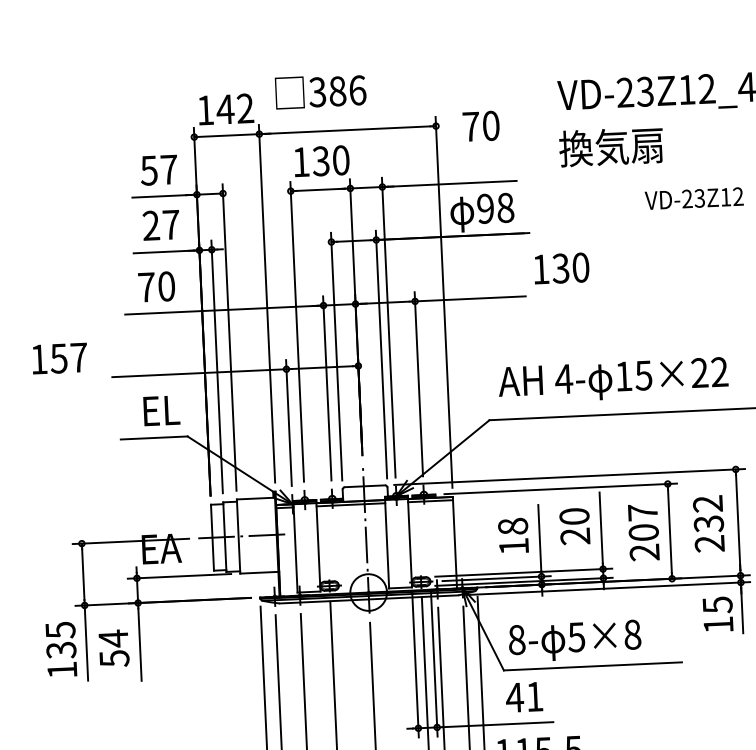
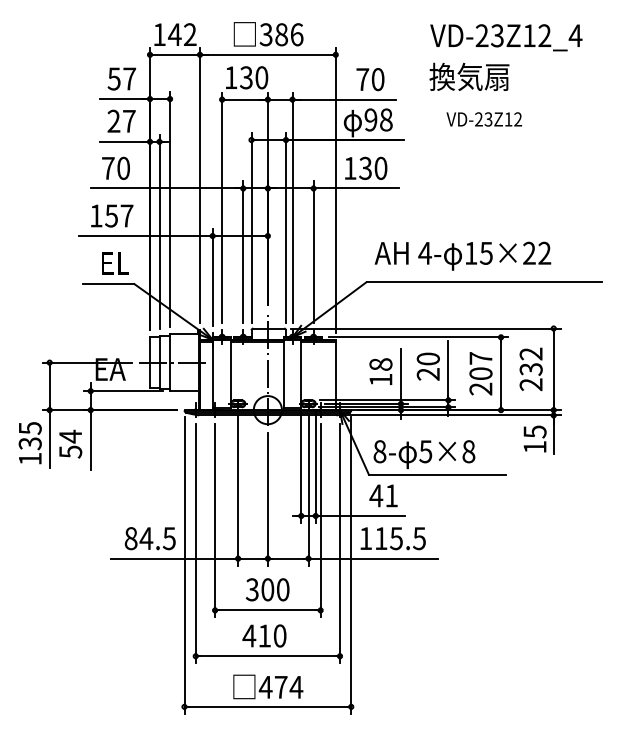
text: (320, 91) -> (268, 34), moved
text: (481, 126) -> (370, 79), moved
text: (694, 198) -> (484, 119), moved
text: (562, 267) -> (366, 167), moved
text: (60, 357) -> (112, 215), moved

